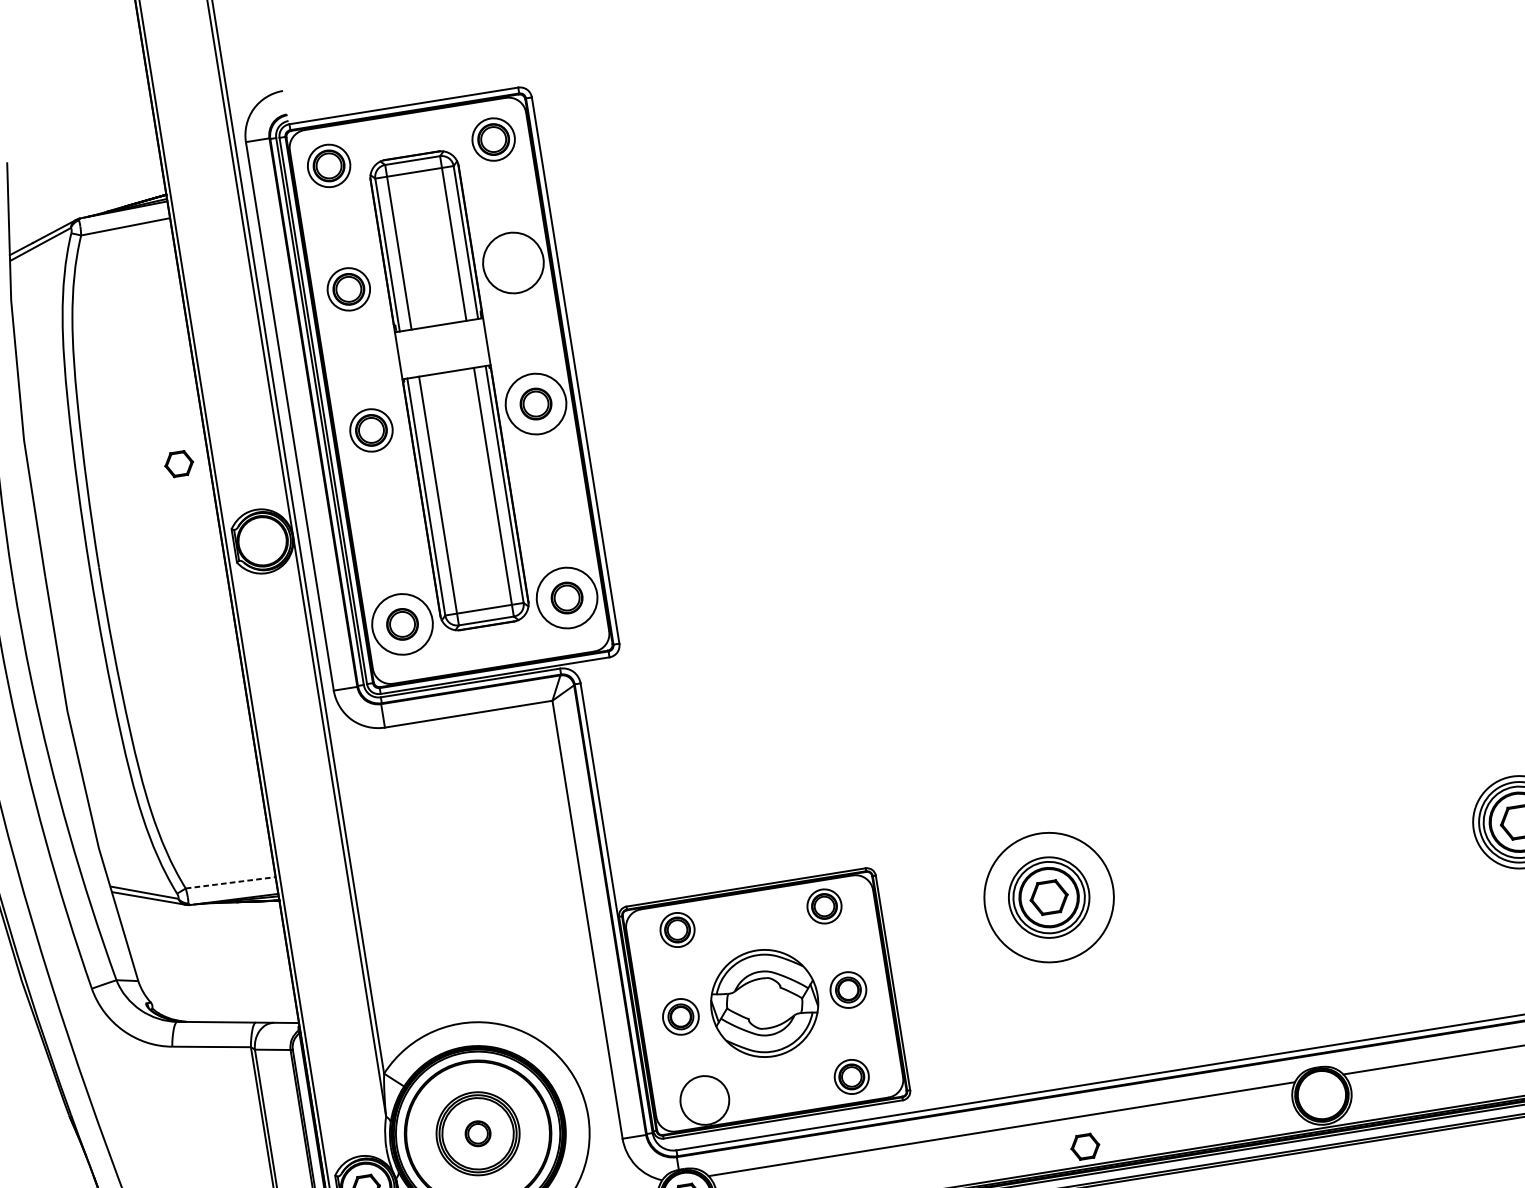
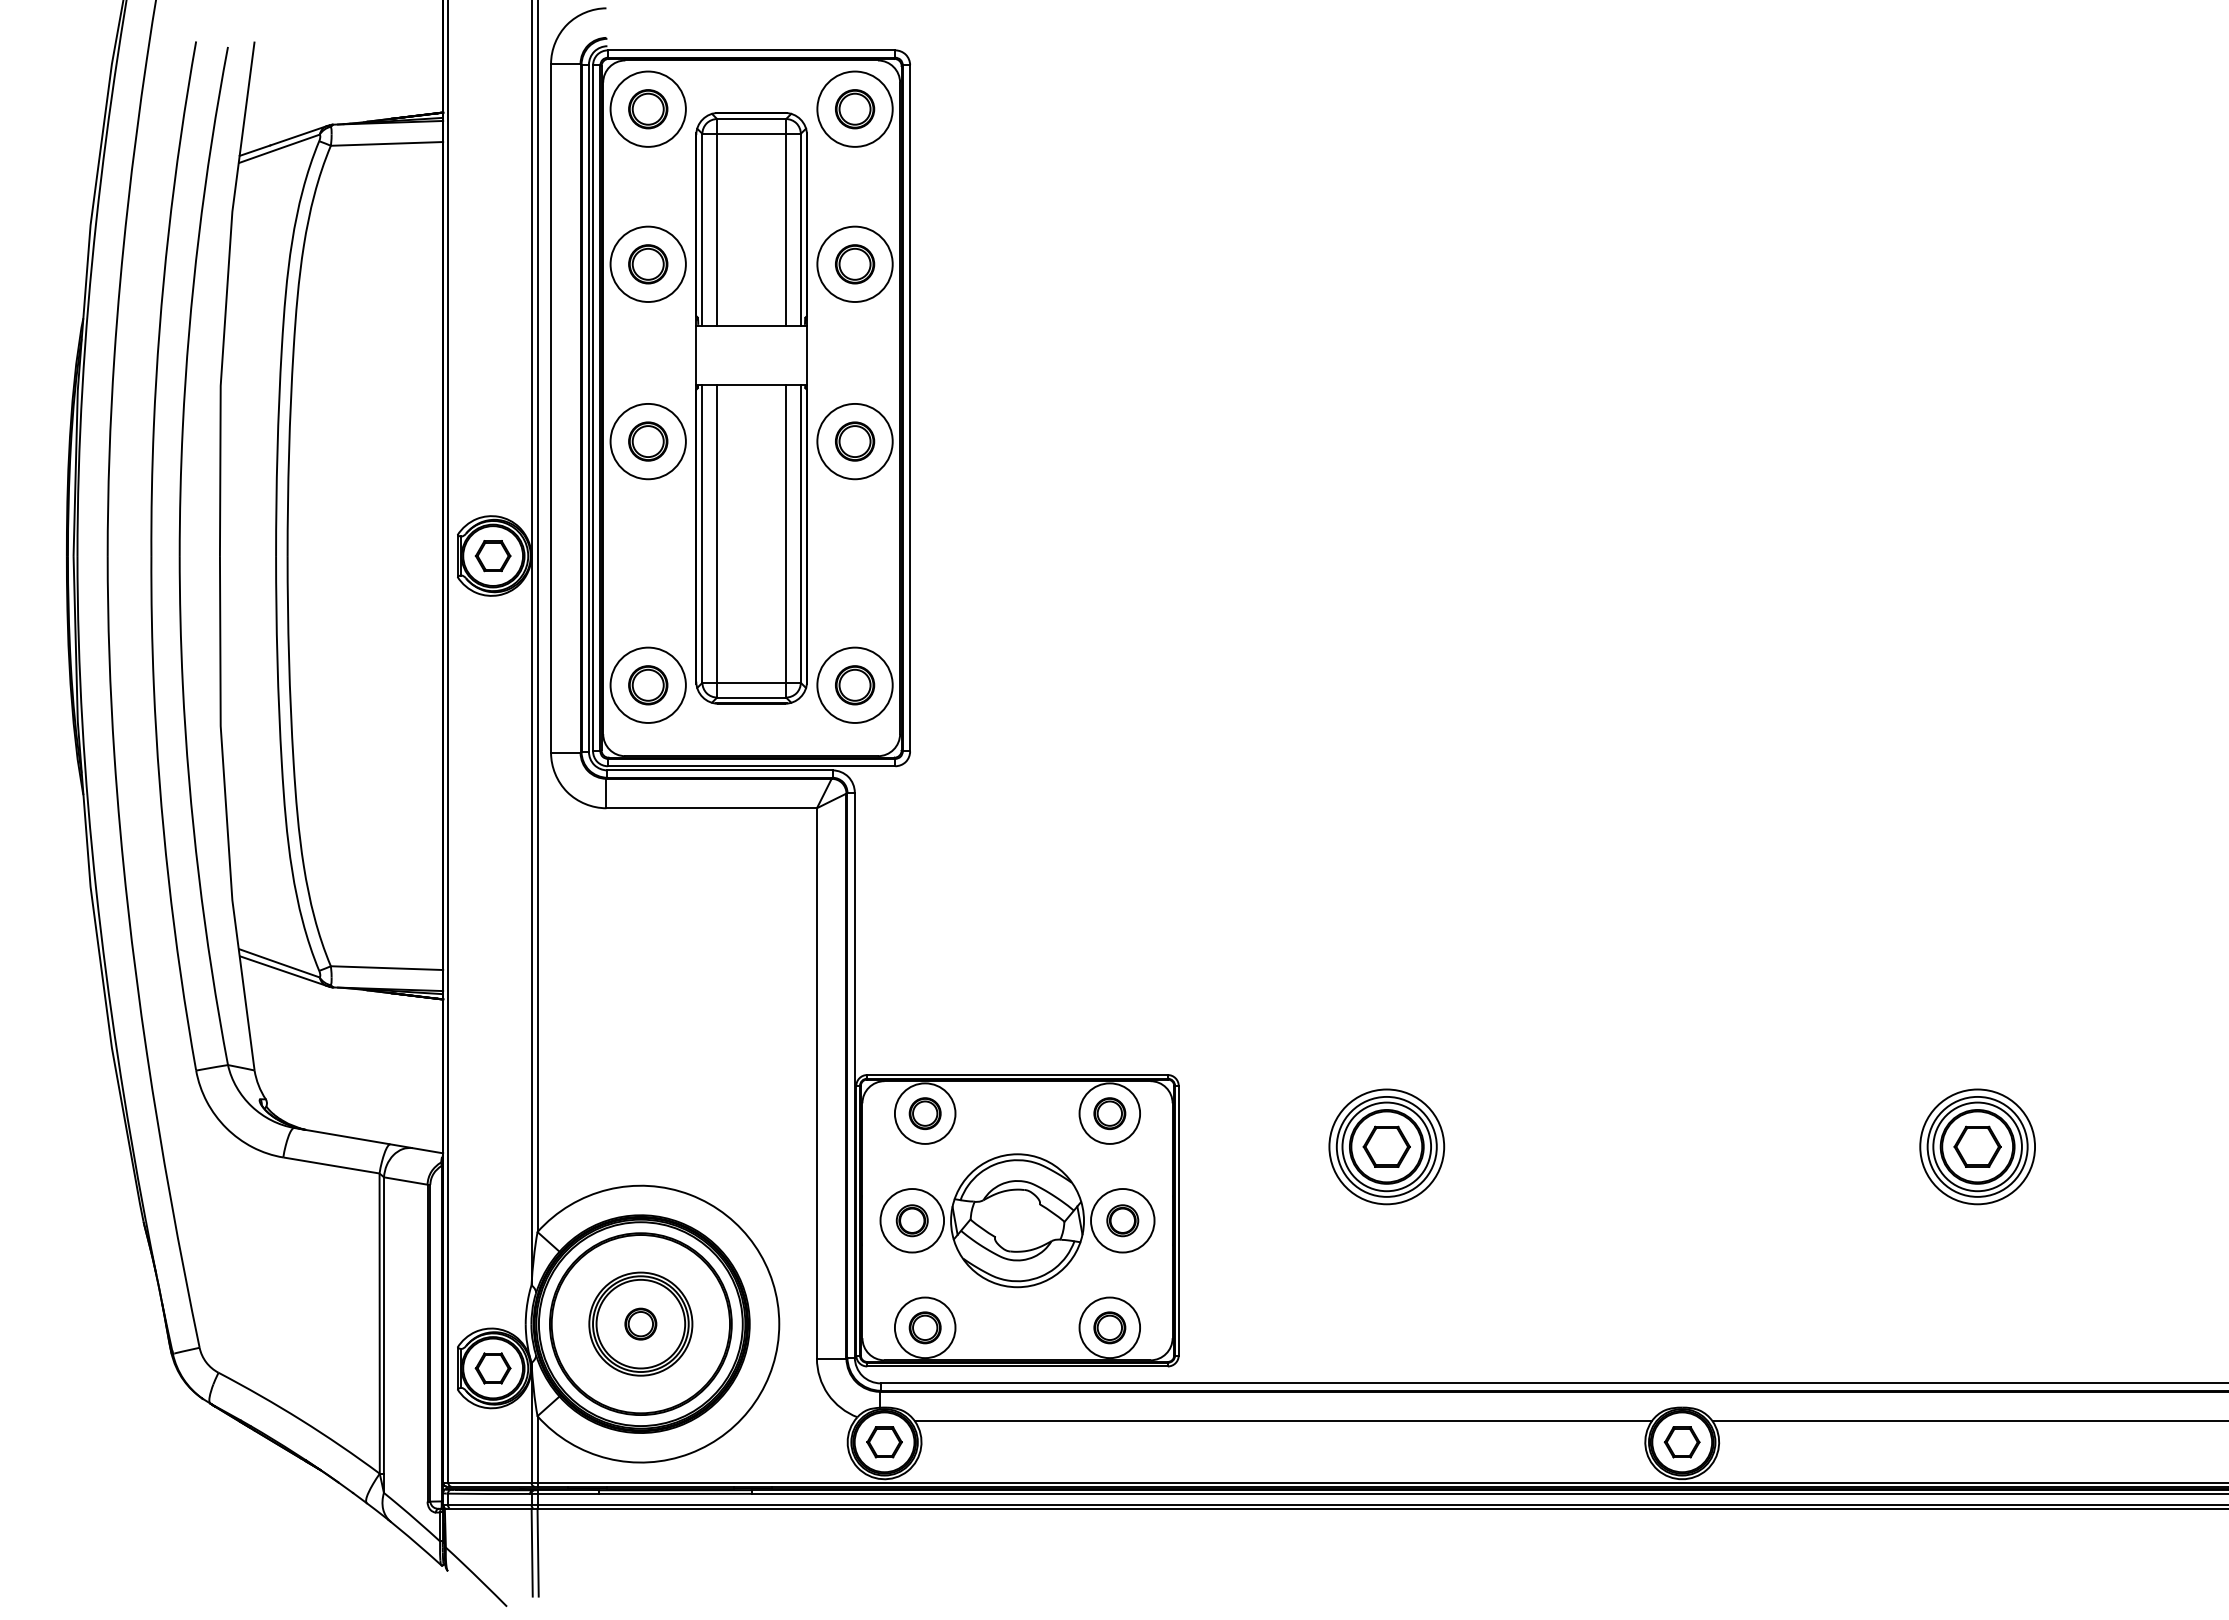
circle: (493, 139) -> (854, 108), size x1.43
circle: (328, 165) -> (647, 108), size x1.43
part: (513, 263) -> (855, 264), added
circle: (348, 289) -> (647, 264), size x1.43
circle: (370, 430) -> (647, 441), size x1.43
part: (178, 464) -> (492, 556), moved
line: (231, 883) -> (387, 968), dashed -> solid
circle: (1048, 897) -> (1386, 1146), size x0.71
circle: (824, 906) -> (1109, 1113), size x1.43
circle: (676, 929) -> (924, 1113), size x1.43
circle: (848, 989) -> (1122, 1220), size x1.43
circle: (681, 1016) -> (912, 1220), size x1.43
circle: (851, 1076) -> (1109, 1327), size x1.43
part: (704, 1100) -> (924, 1327), added
part: (1084, 1147) -> (1681, 1442), moved

